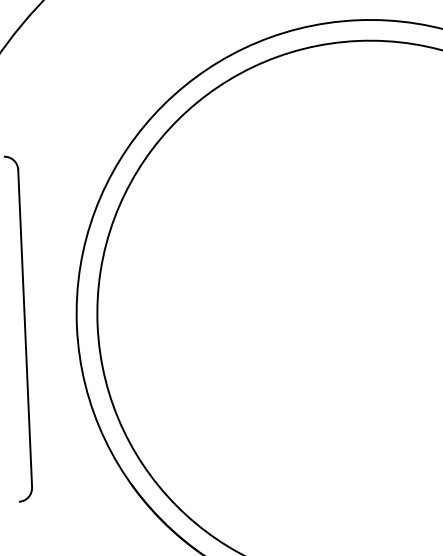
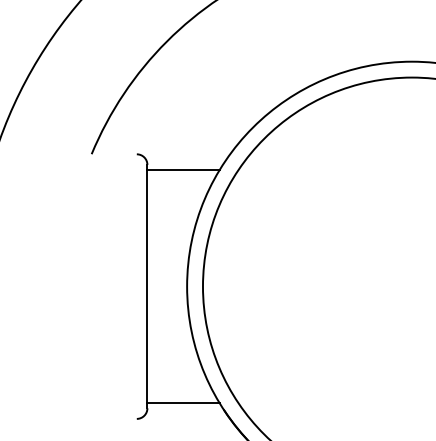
line: (65, 175) -> (183, 170), added
line: (78, 479) -> (183, 403), added

